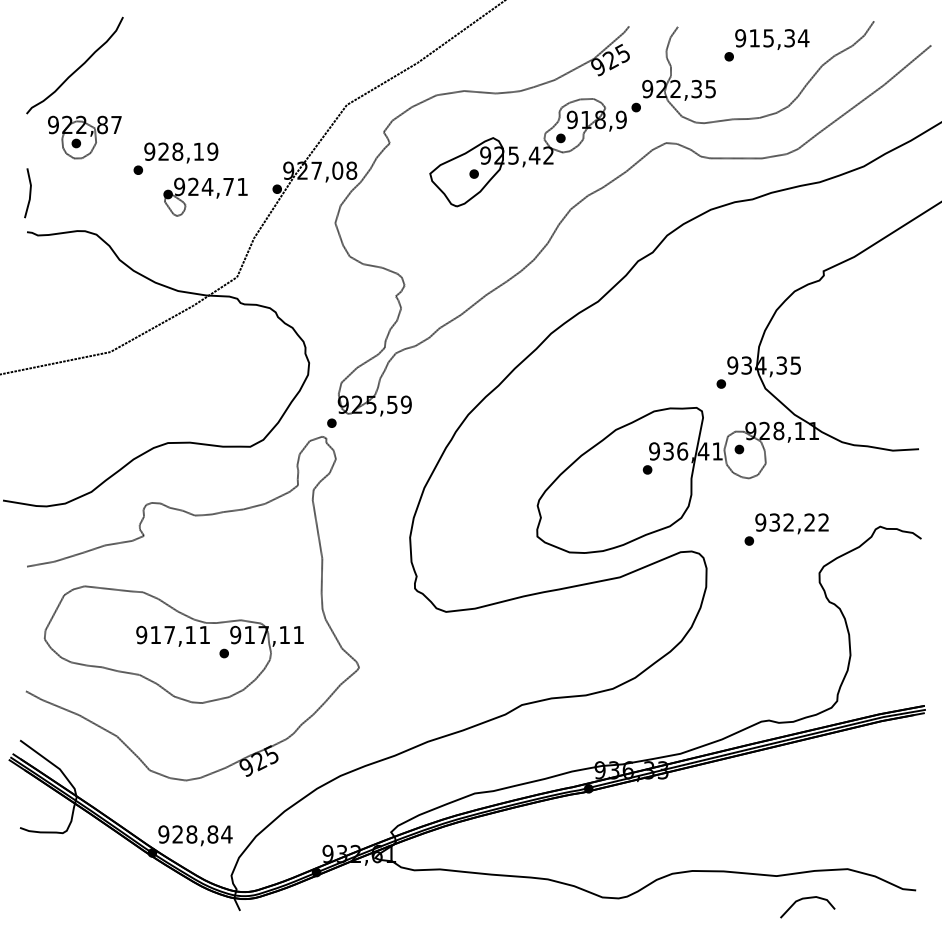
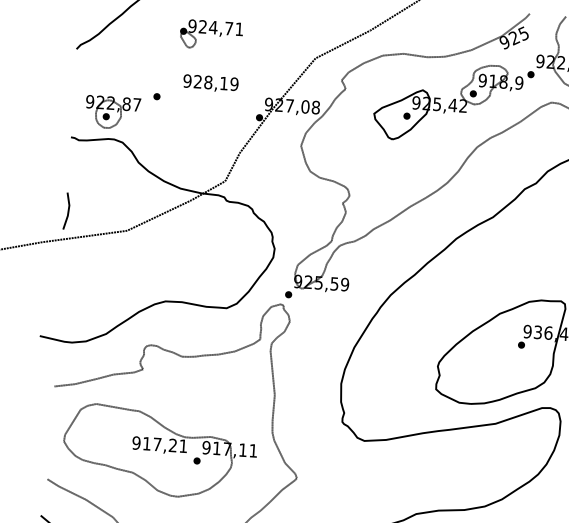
part: (84, 137) -> (112, 112), moved
text: (181, 152) -> (211, 83), moved
line: (29, 193) -> (67, 211), moved
part: (205, 196) -> (211, 34), moved
text: (190, 634) -> (172, 445), 917,11 -> 917,21

